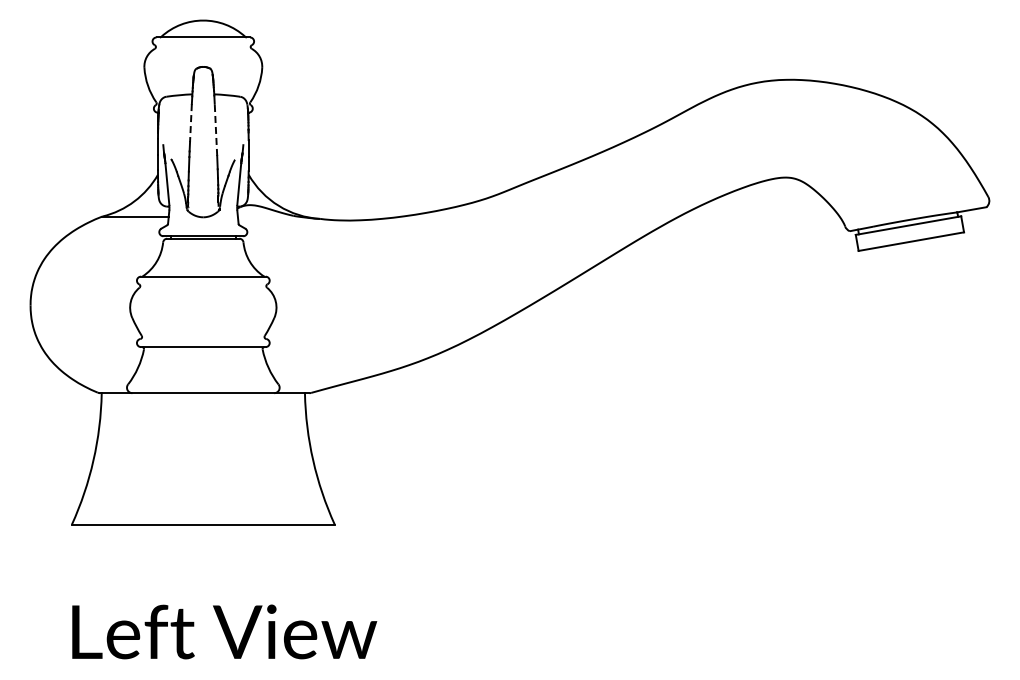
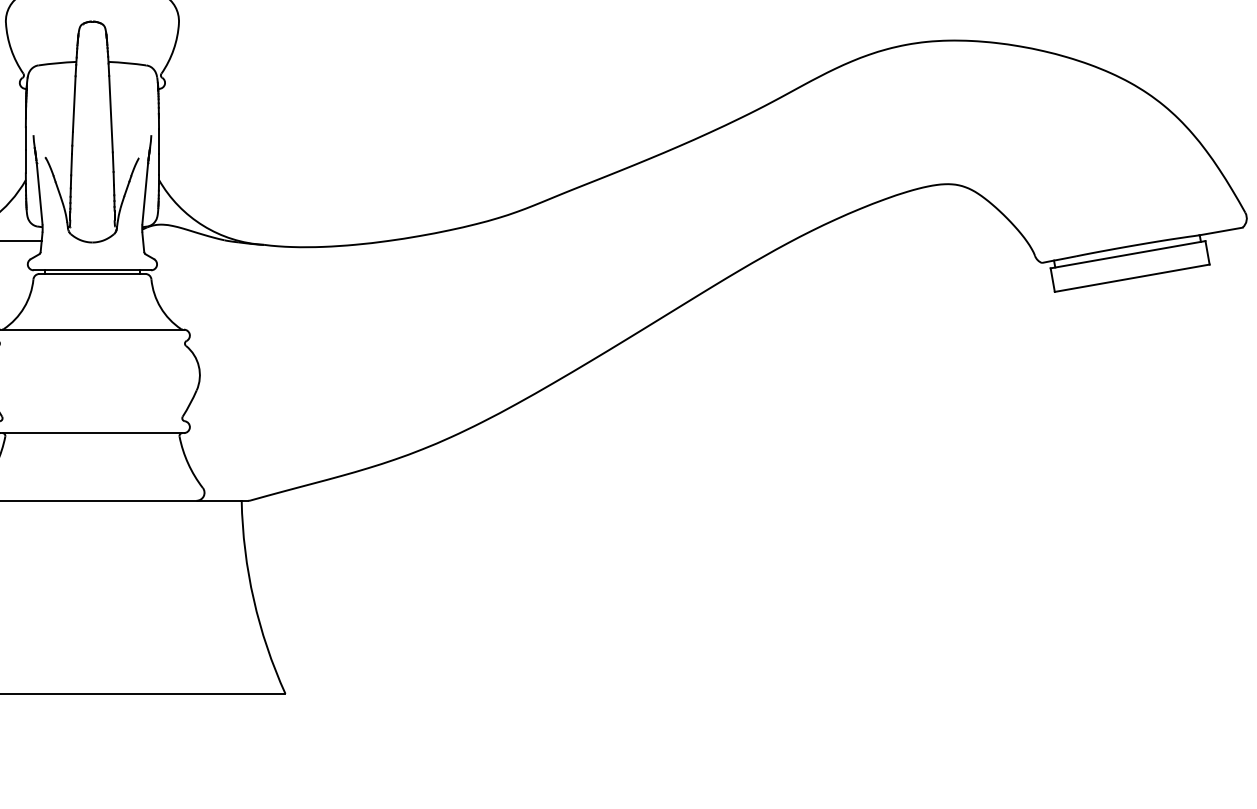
line: (190, 123) -> (73, 104), dashed -> solid
line: (215, 129) -> (110, 113), dashed -> solid

